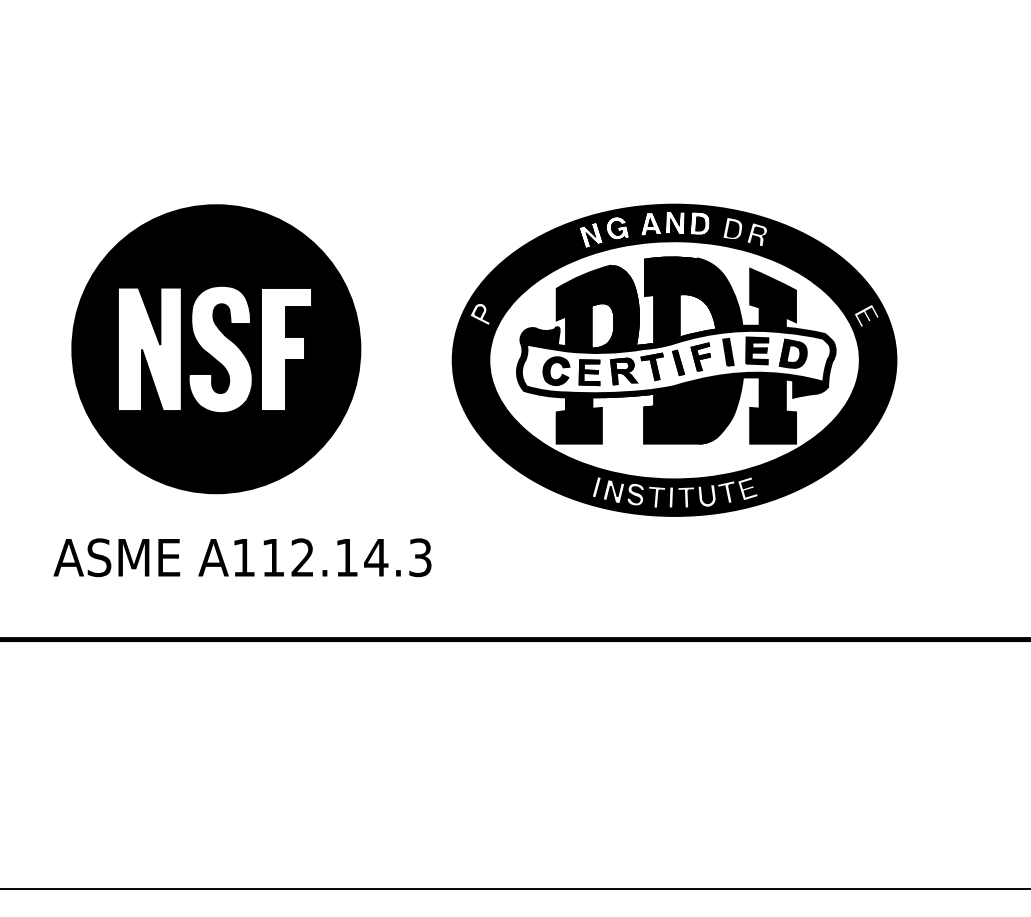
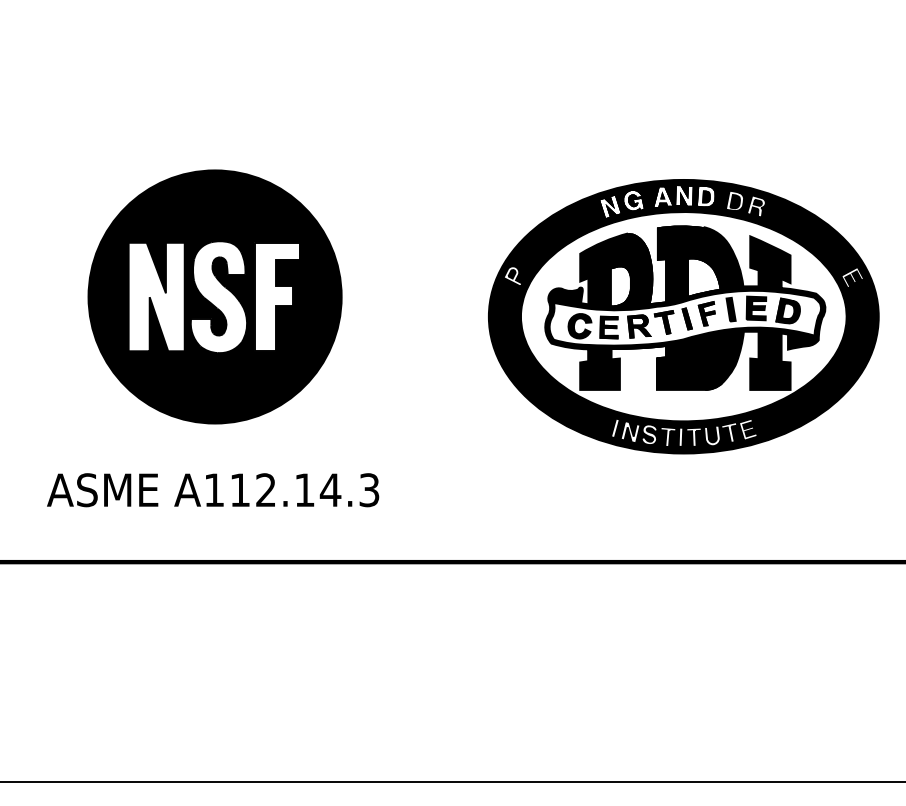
part: (215, 348) -> (214, 296), moved
part: (674, 360) -> (683, 316), moved

